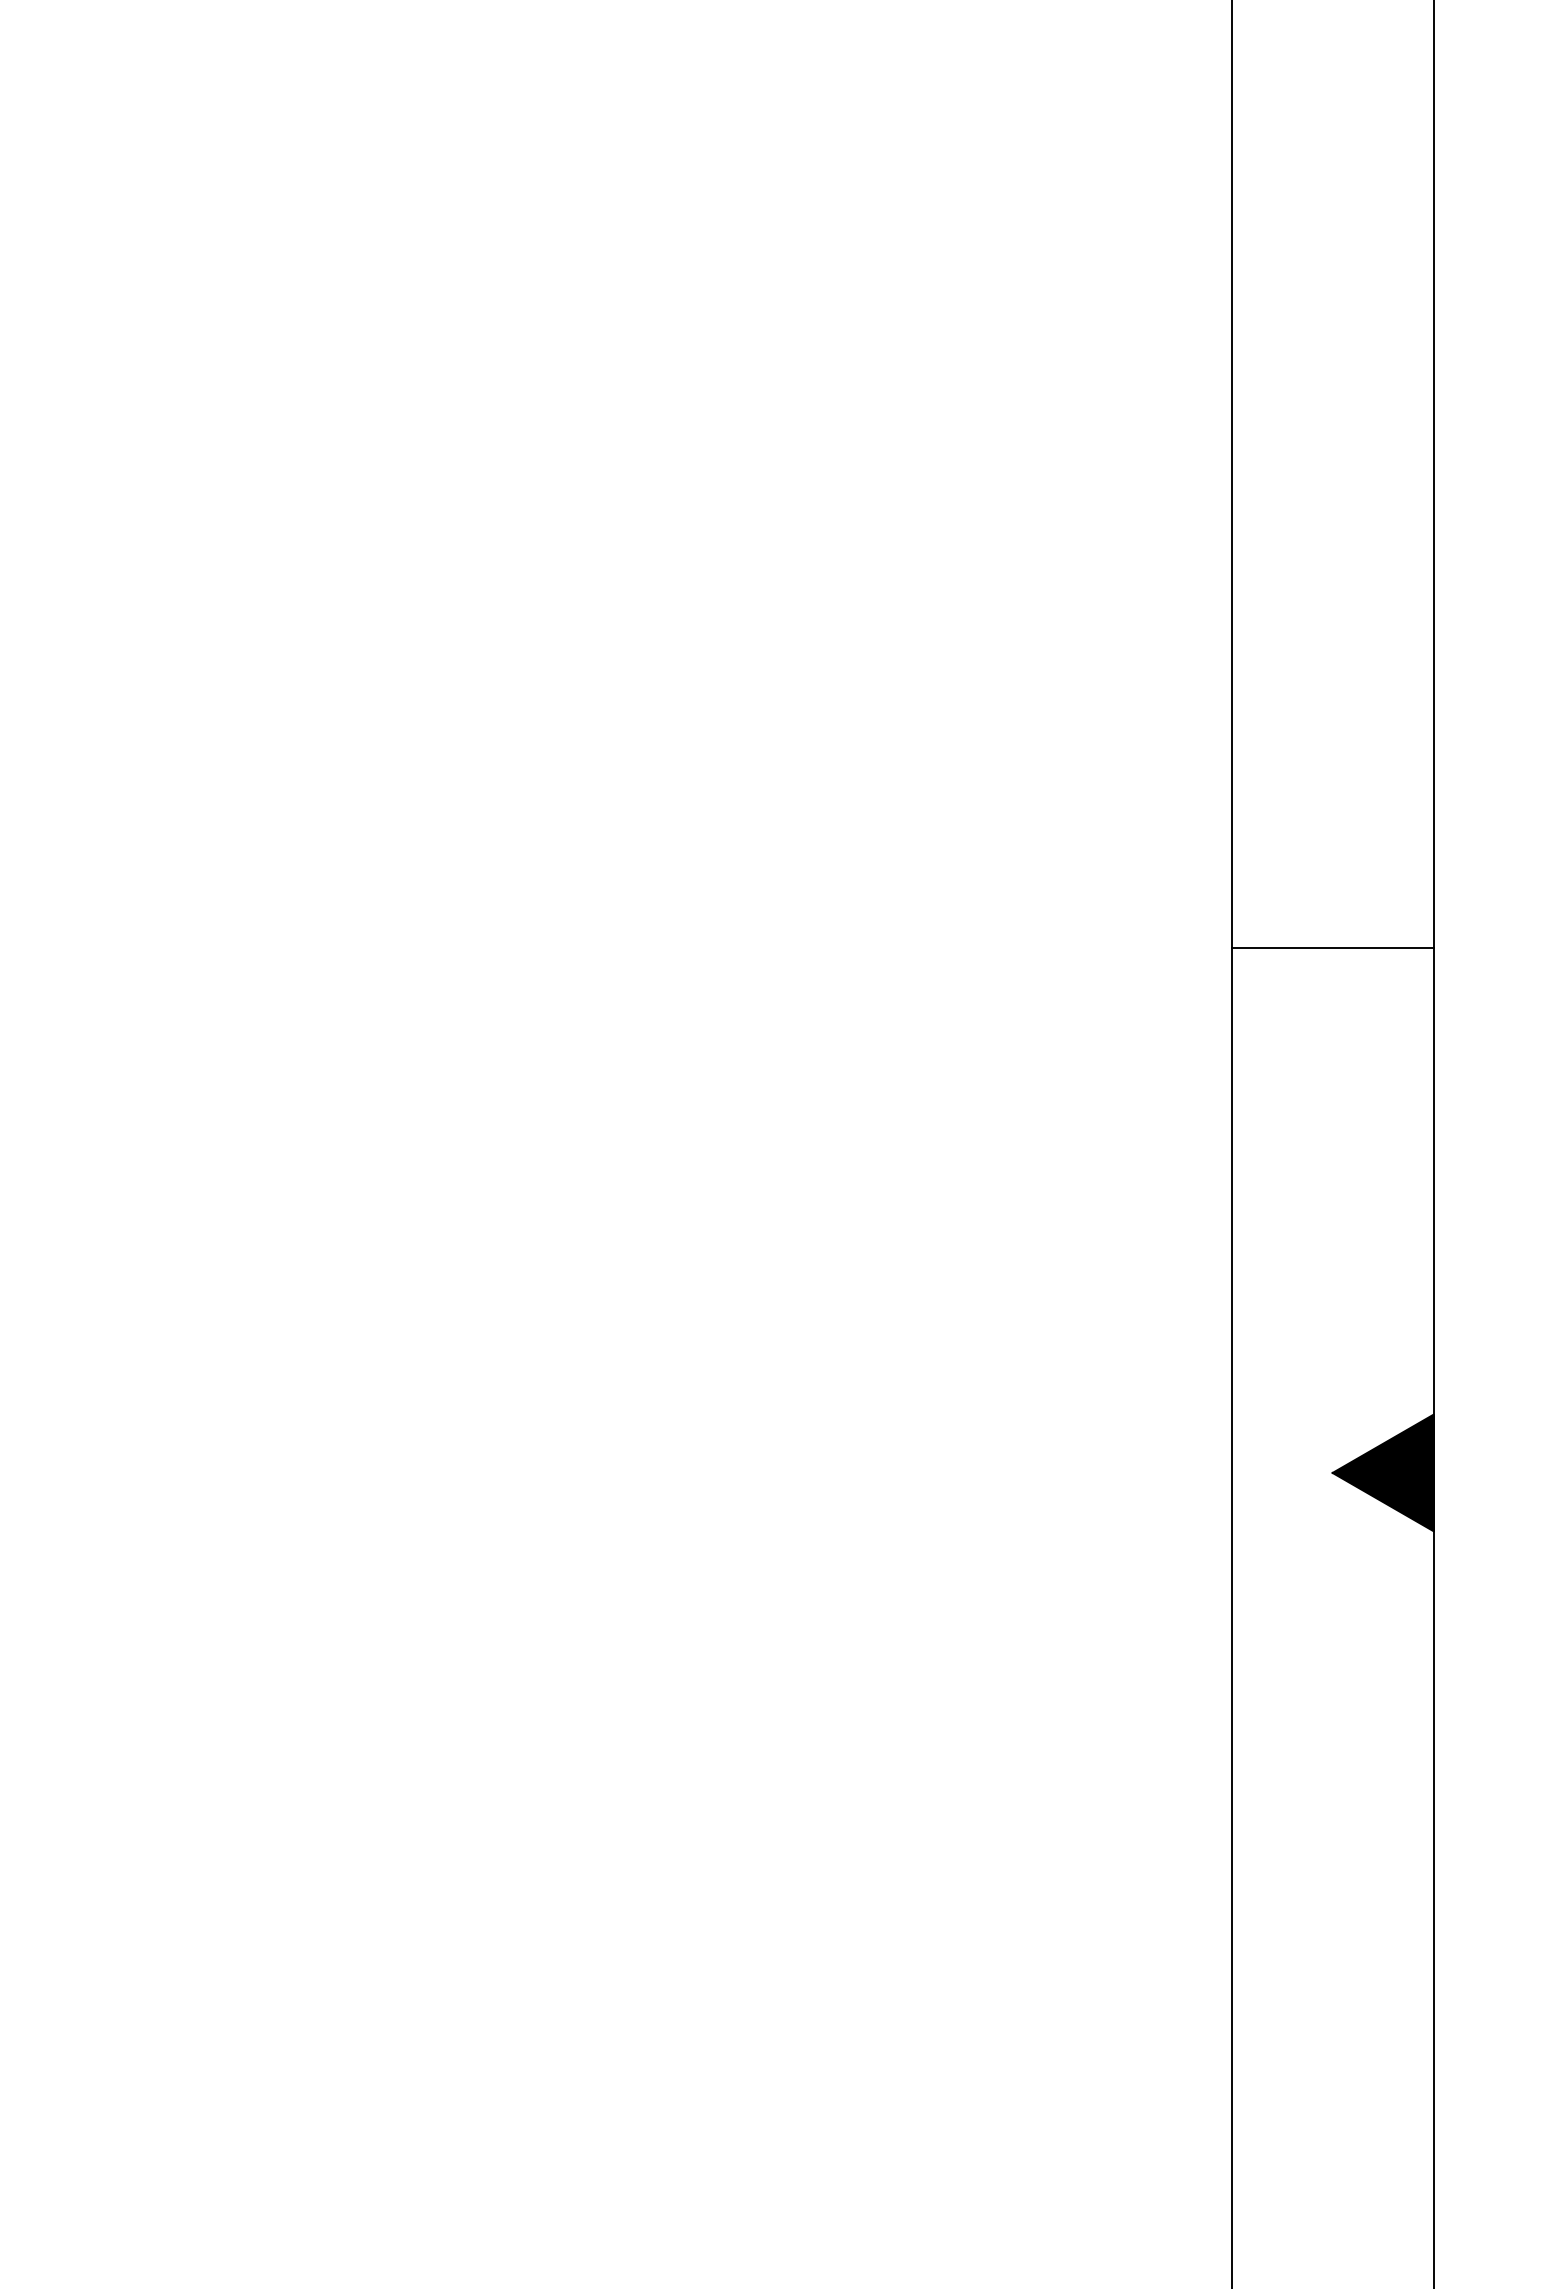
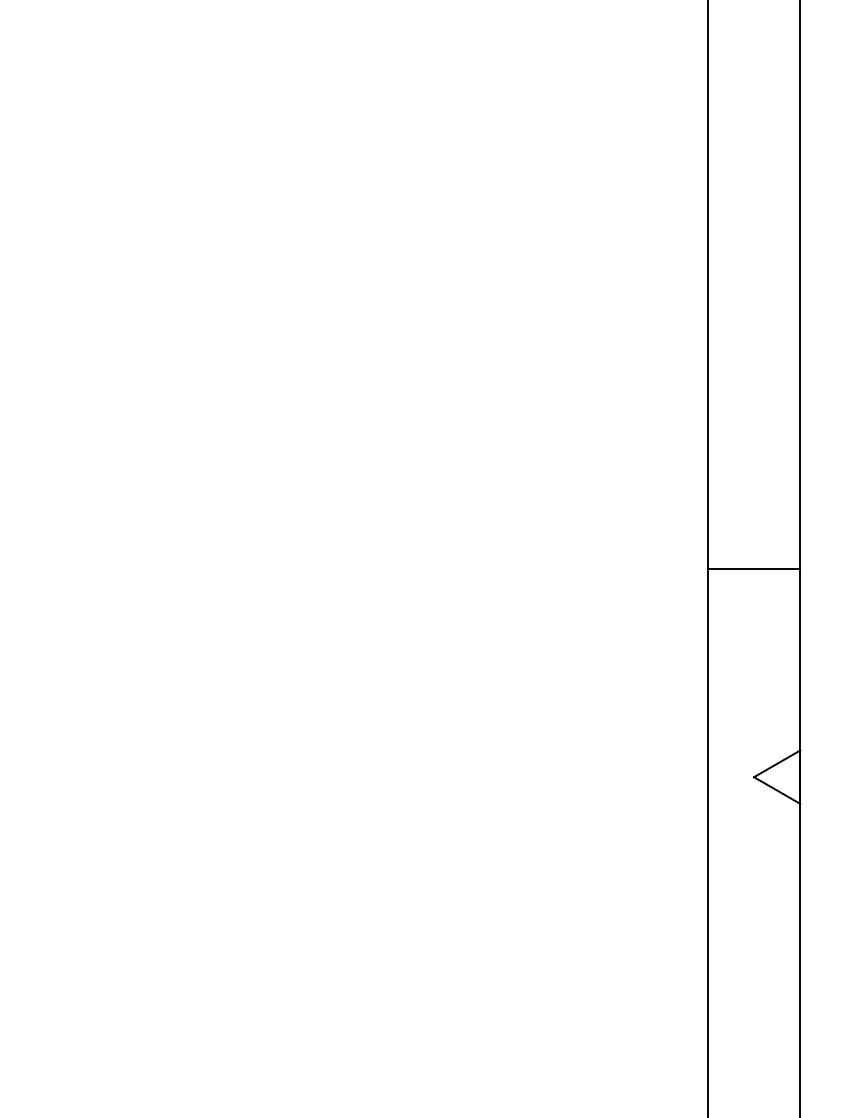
line: (1331, 947) -> (753, 568), moved
fill: (1383, 1471) -> (777, 776), removed

